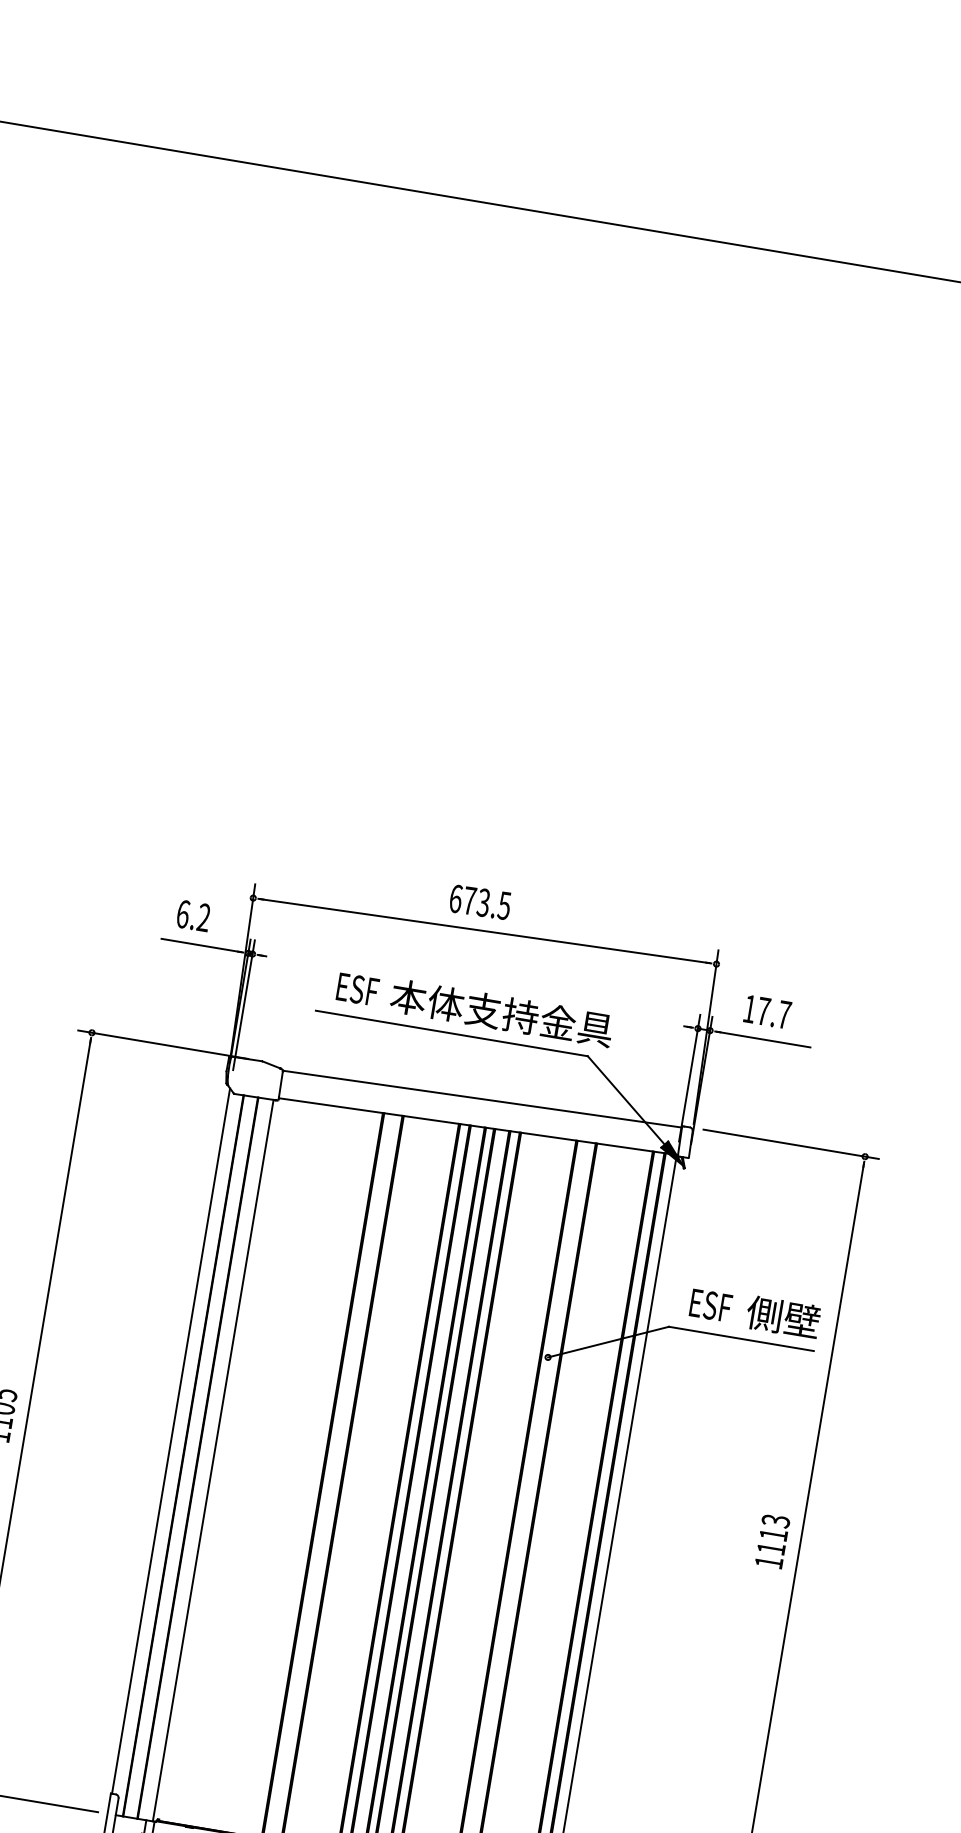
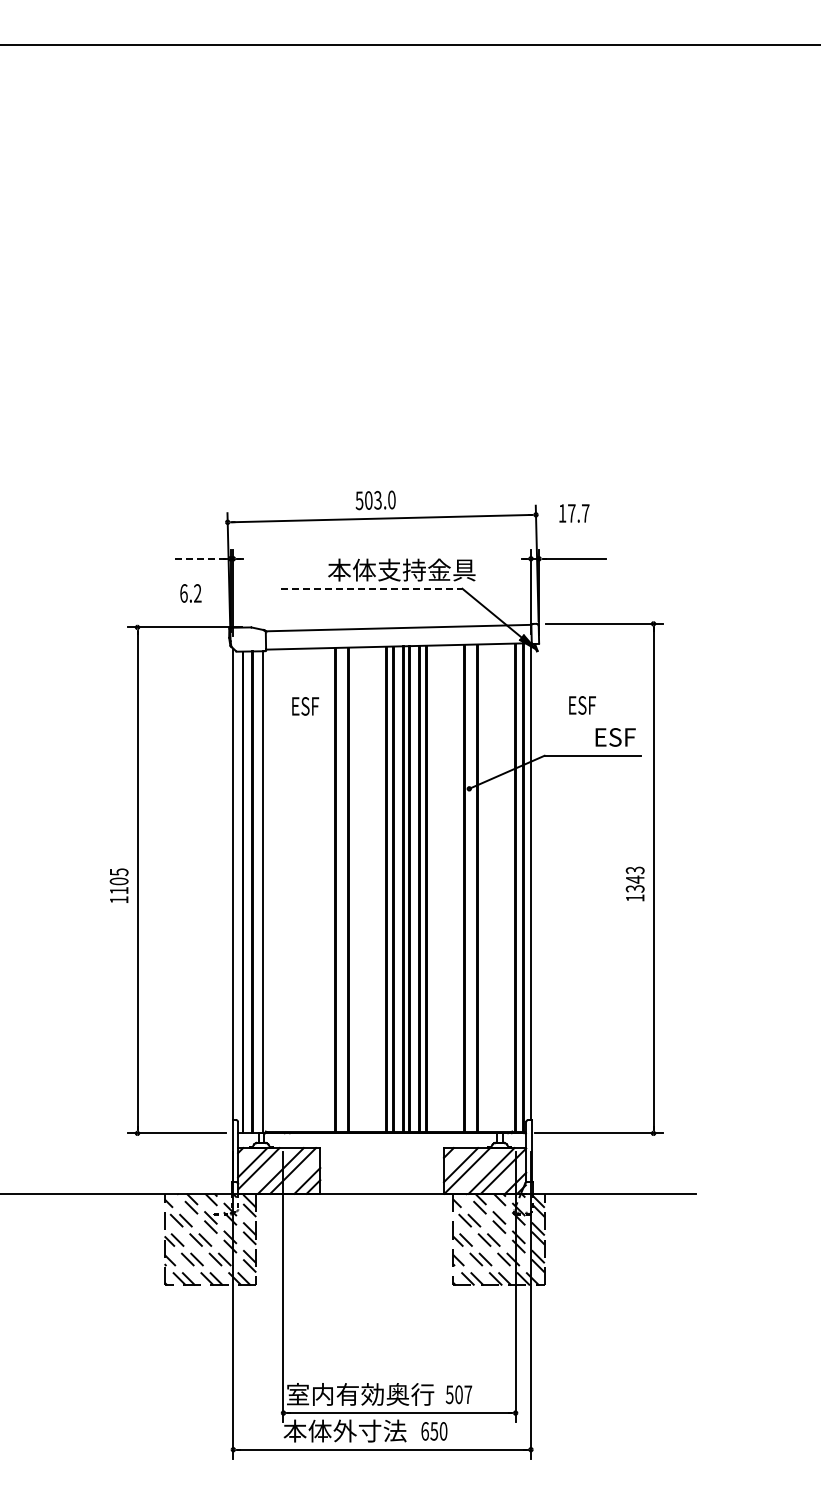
text: (479, 902) -> (375, 500), 673.5 -> 503.0
text: (193, 915) -> (190, 593), moved
line: (201, 945) -> (199, 558), solid -> dashed
text: (357, 989) -> (305, 706), moved
text: (767, 1012) -> (574, 513), moved
line: (451, 1033) -> (371, 588), solid -> dashed
text: (710, 1305) -> (582, 705), moved
text: (782, 1316) -> (617, 736), 側壁 -> ESF
text: (771, 1540) -> (634, 883), 1113 -> 1343

